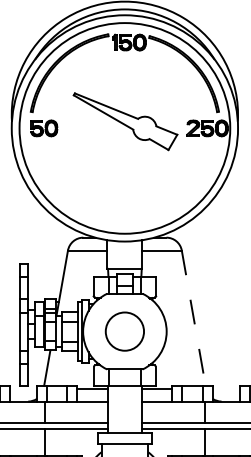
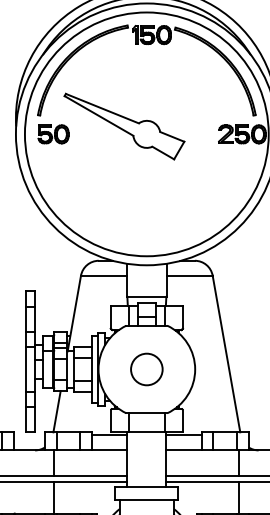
part: (125, 121) -> (124, 126), moved
line: (193, 318) -> (226, 354), dashed -> solid
circle: (124, 331) -> (146, 369), size x0.71

